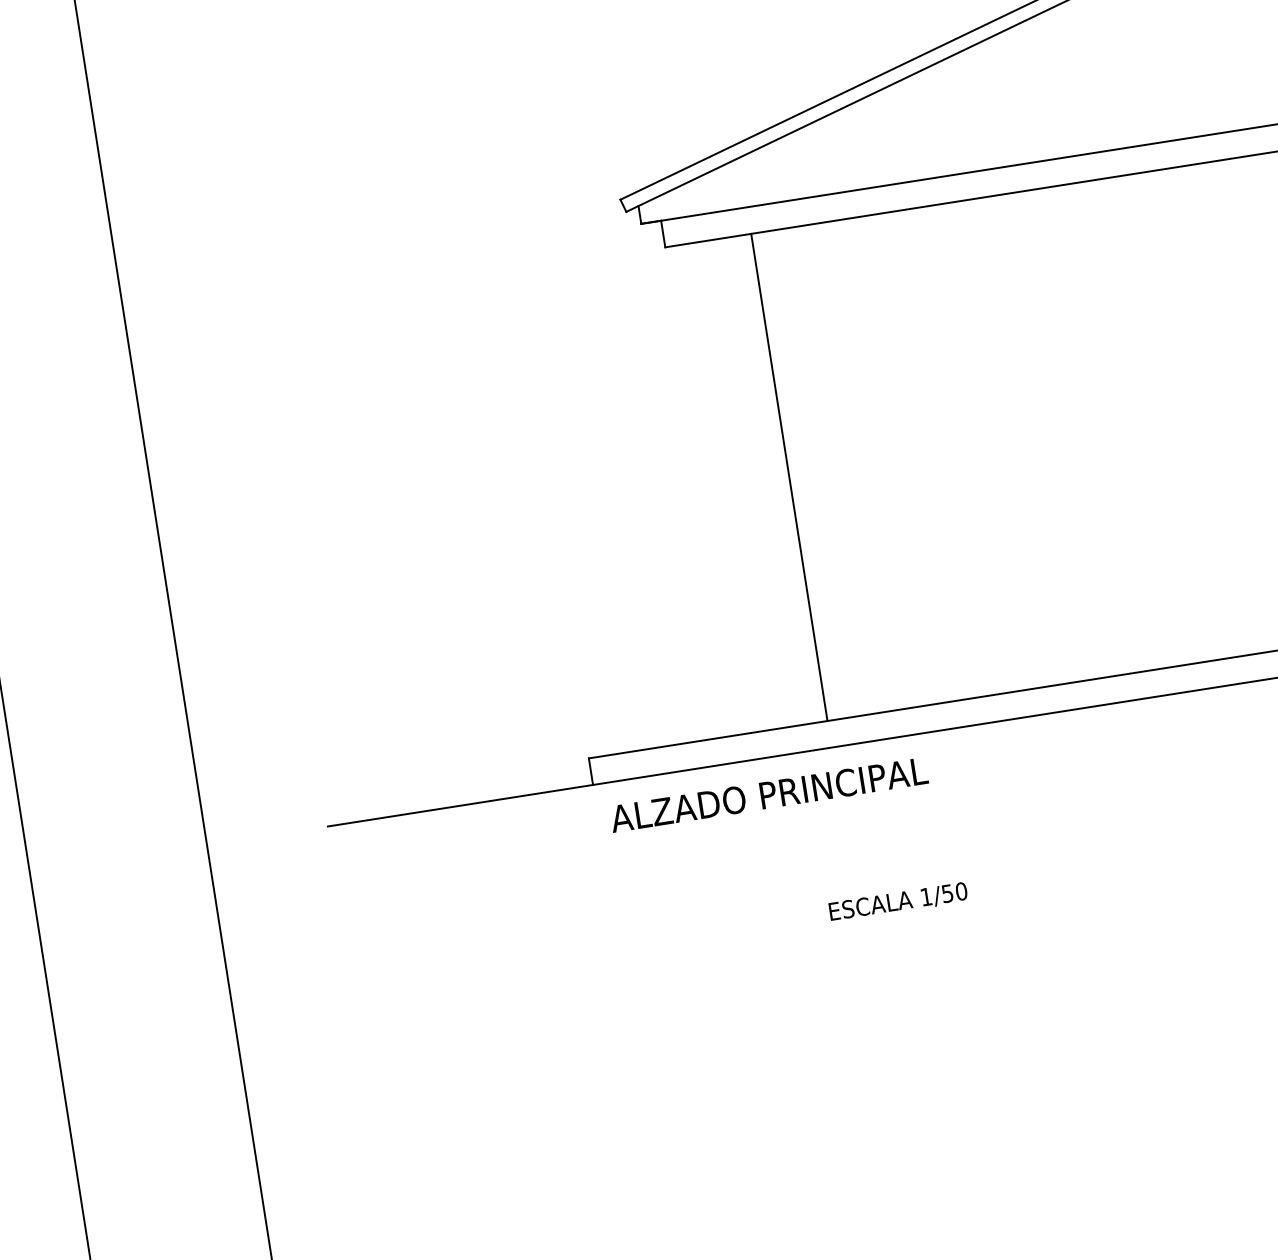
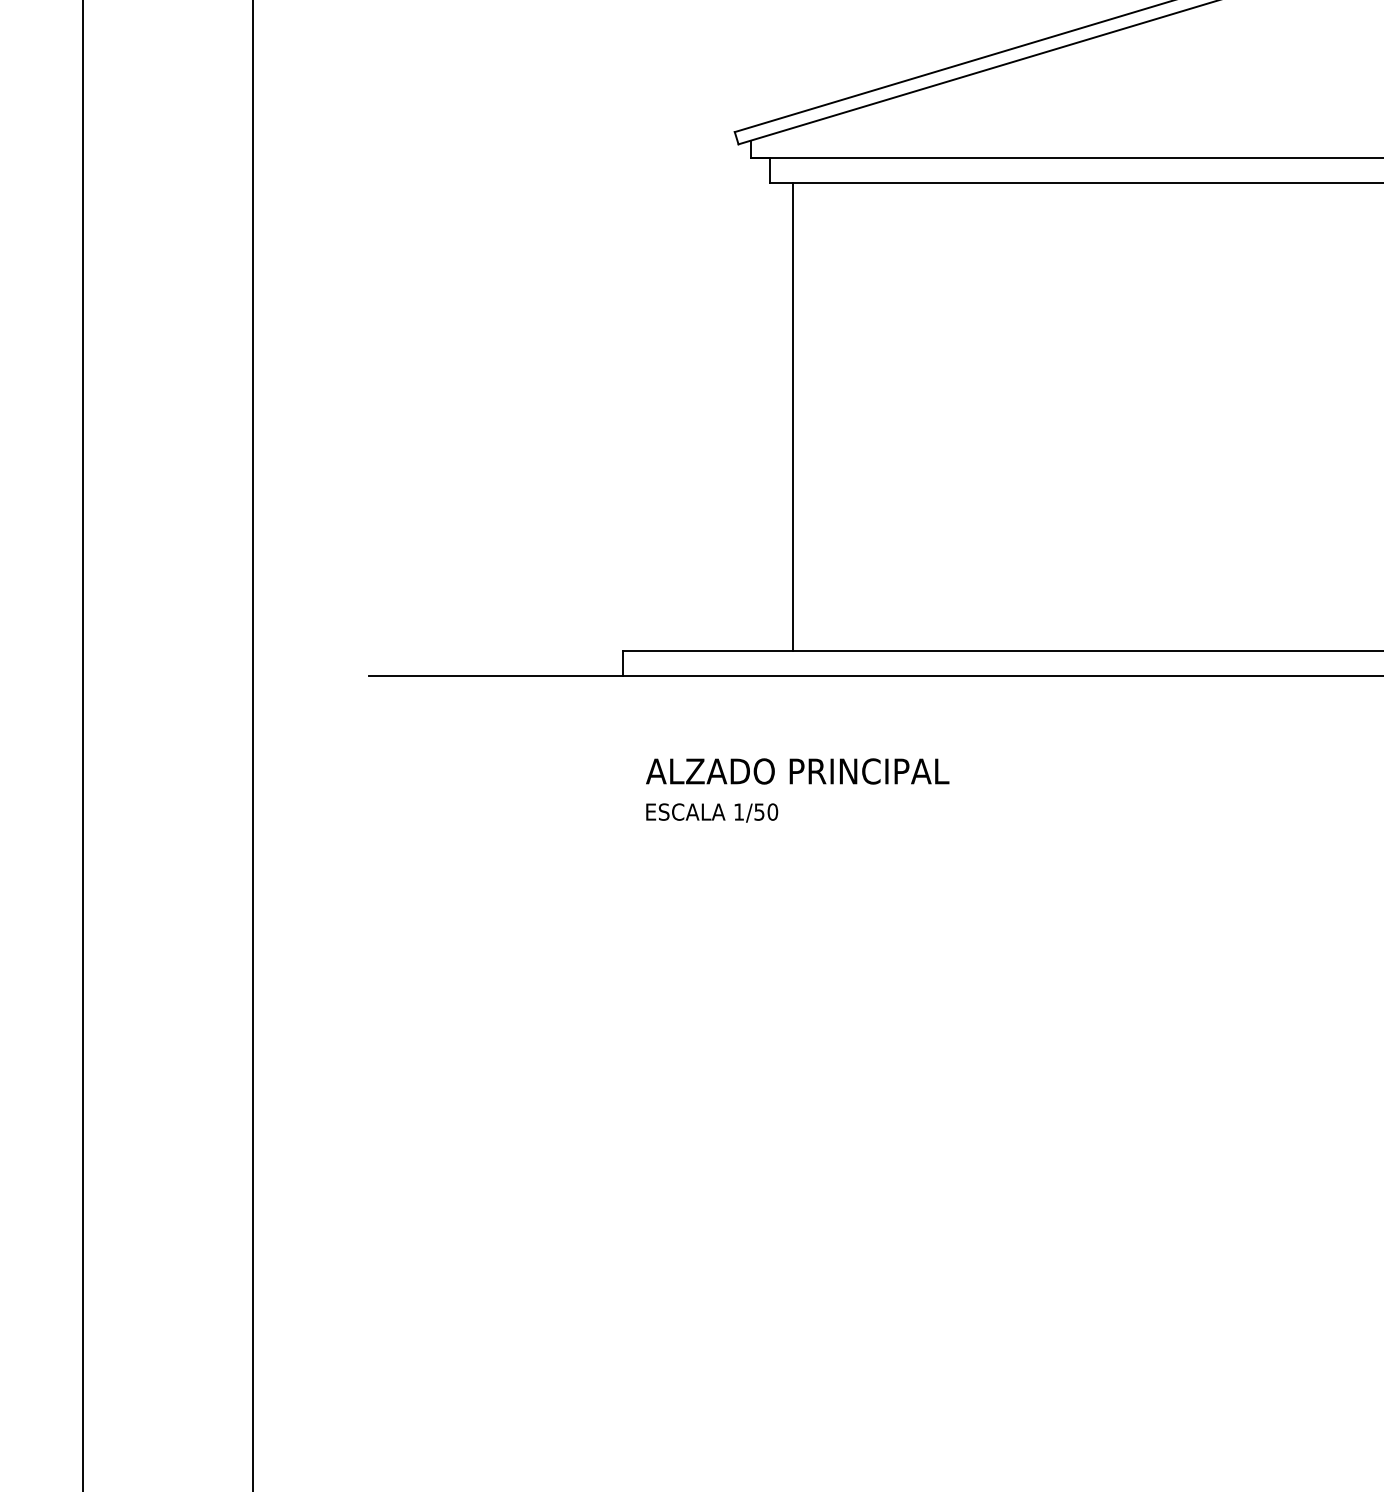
line: (789, 476) -> (793, 416), moved
text: (768, 795) -> (797, 771), moved
text: (898, 901) -> (712, 812), moved

